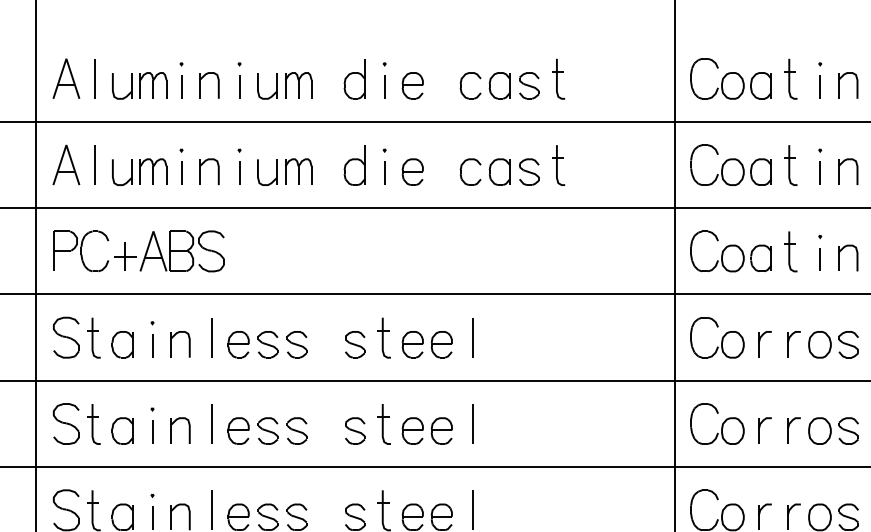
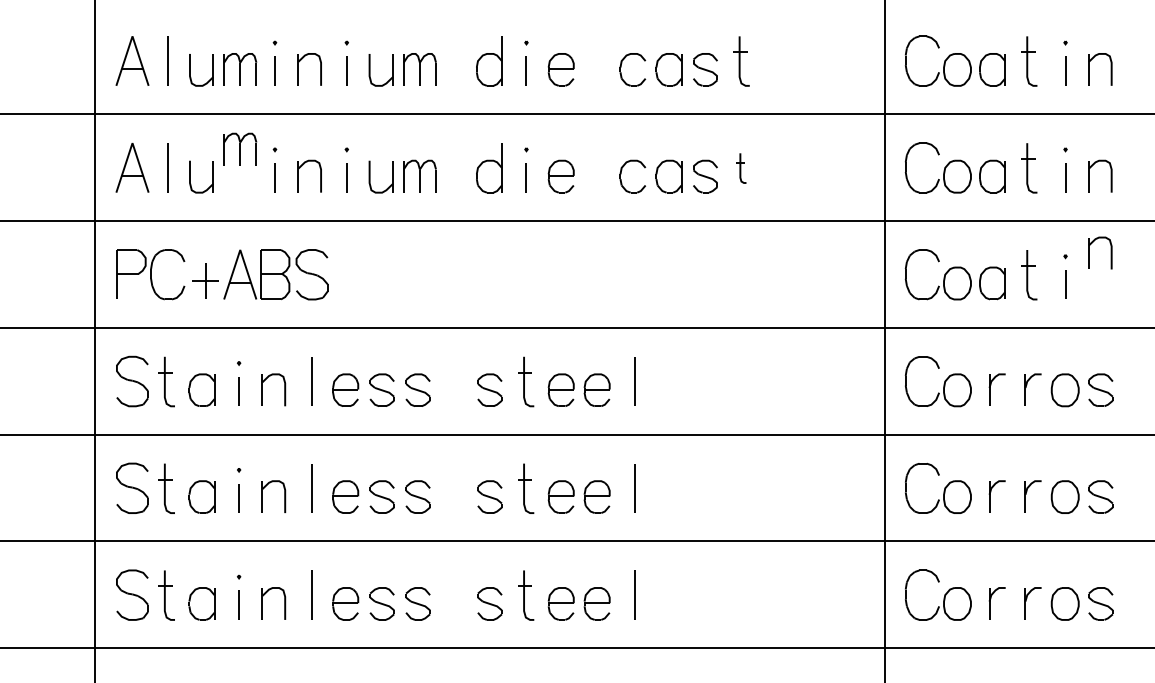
part: (558, 165) -> (741, 168), size x0.6
part: (153, 171) -> (240, 148), moved
part: (856, 257) -> (1110, 252), moved

